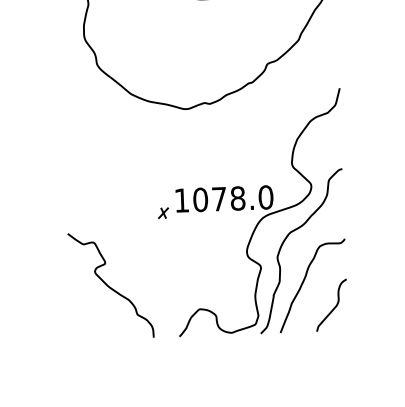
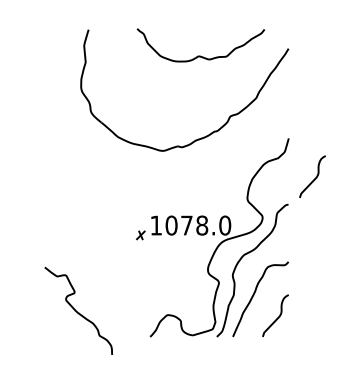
curve: (372, 136) -> (314, 178), added
curve: (109, 286) -> (77, 311), moved

